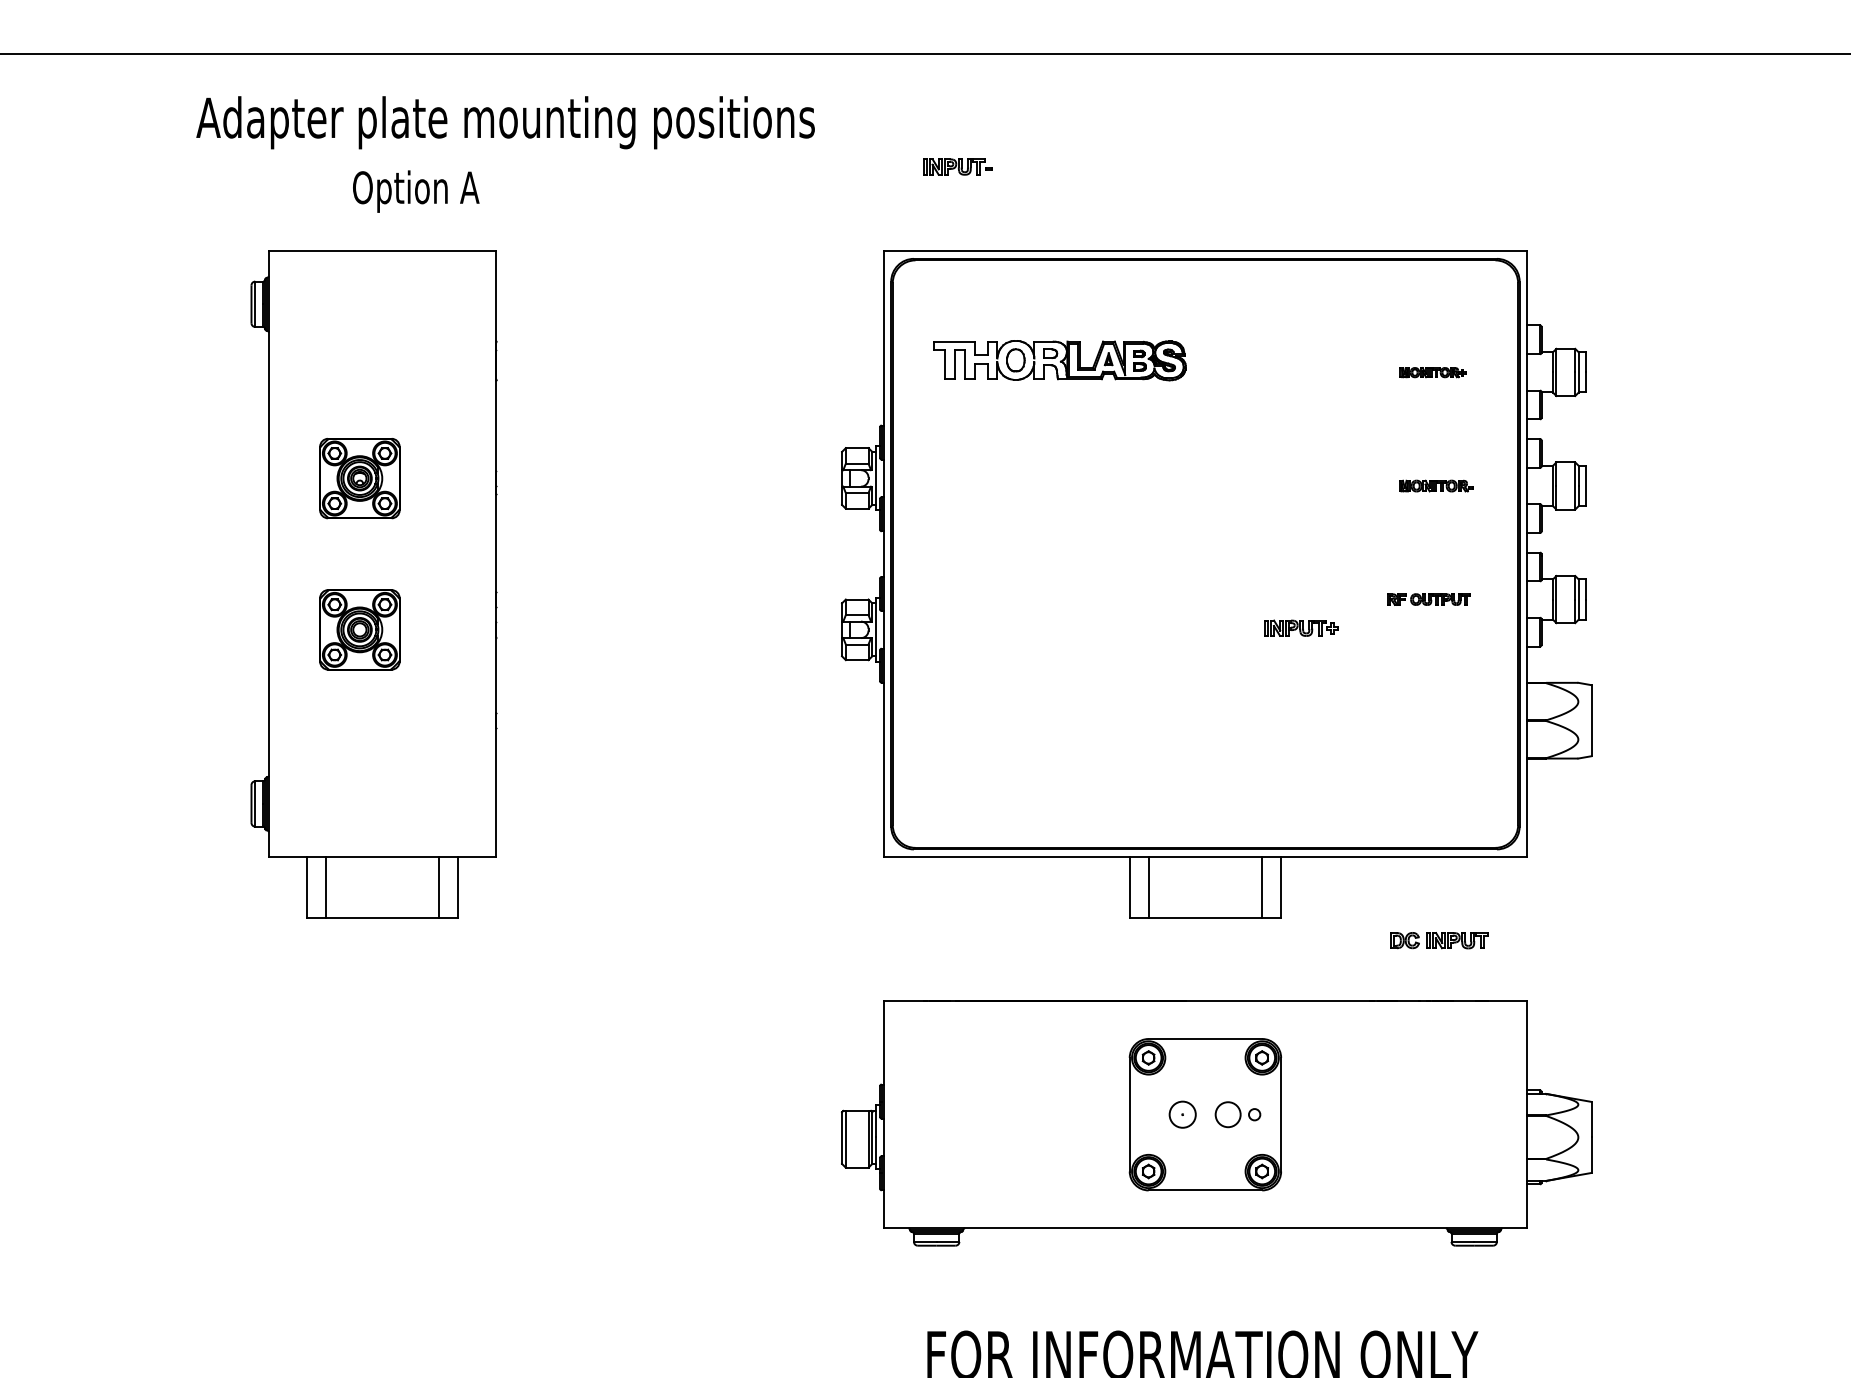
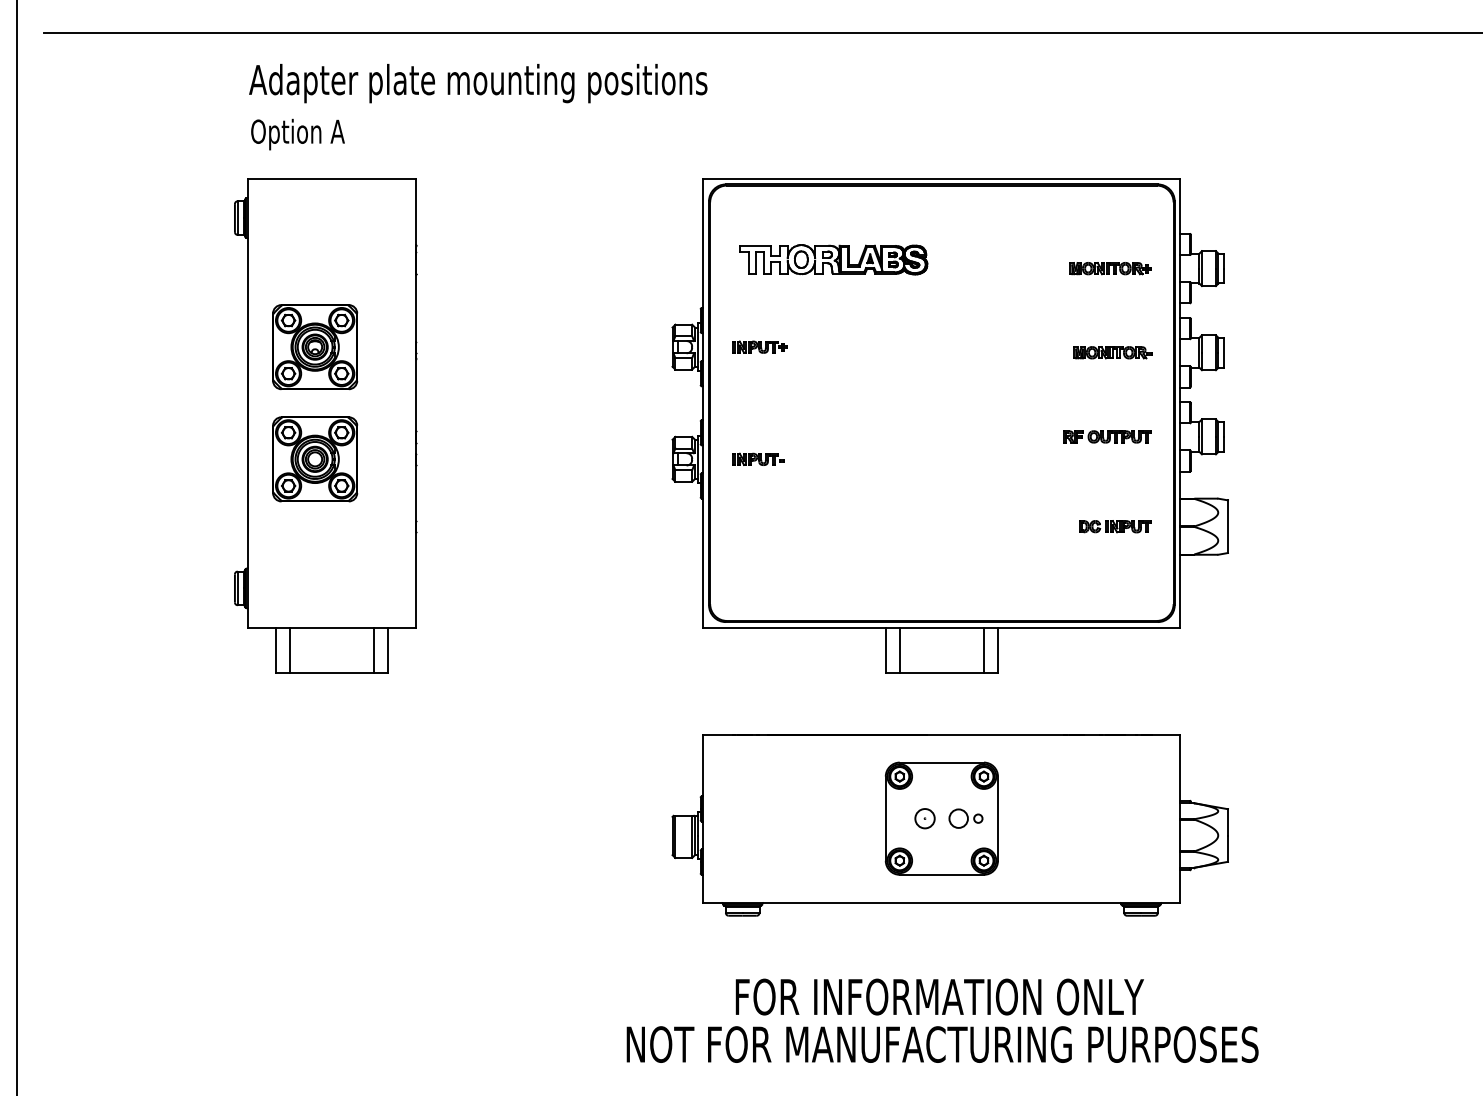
text: (505, 122) -> (478, 83), moved
part: (957, 165) -> (758, 458), moved
text: (415, 191) -> (297, 134), moved
part: (1432, 372) -> (1110, 268), size x1.67
part: (360, 478) -> (315, 347), size x1.43
part: (1435, 485) -> (1112, 352), size x1.43
part: (1428, 598) -> (1107, 436), size x1.43
part: (1300, 627) -> (759, 346), moved
part: (360, 630) -> (315, 459), size x1.43
part: (1439, 940) -> (1115, 526), moved

